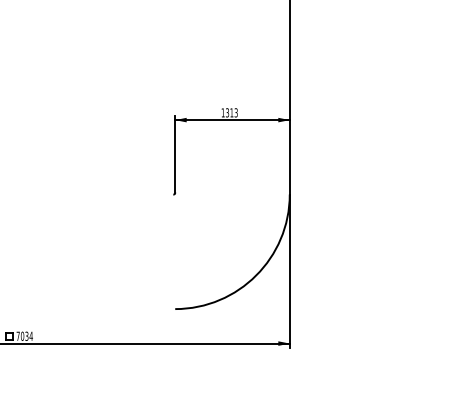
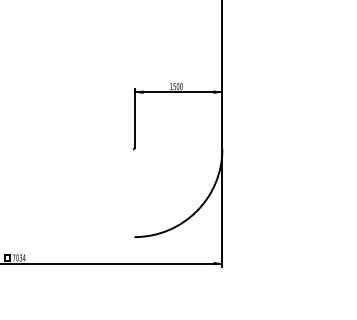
text: (231, 112) -> (177, 86), 1313 -> 1500

